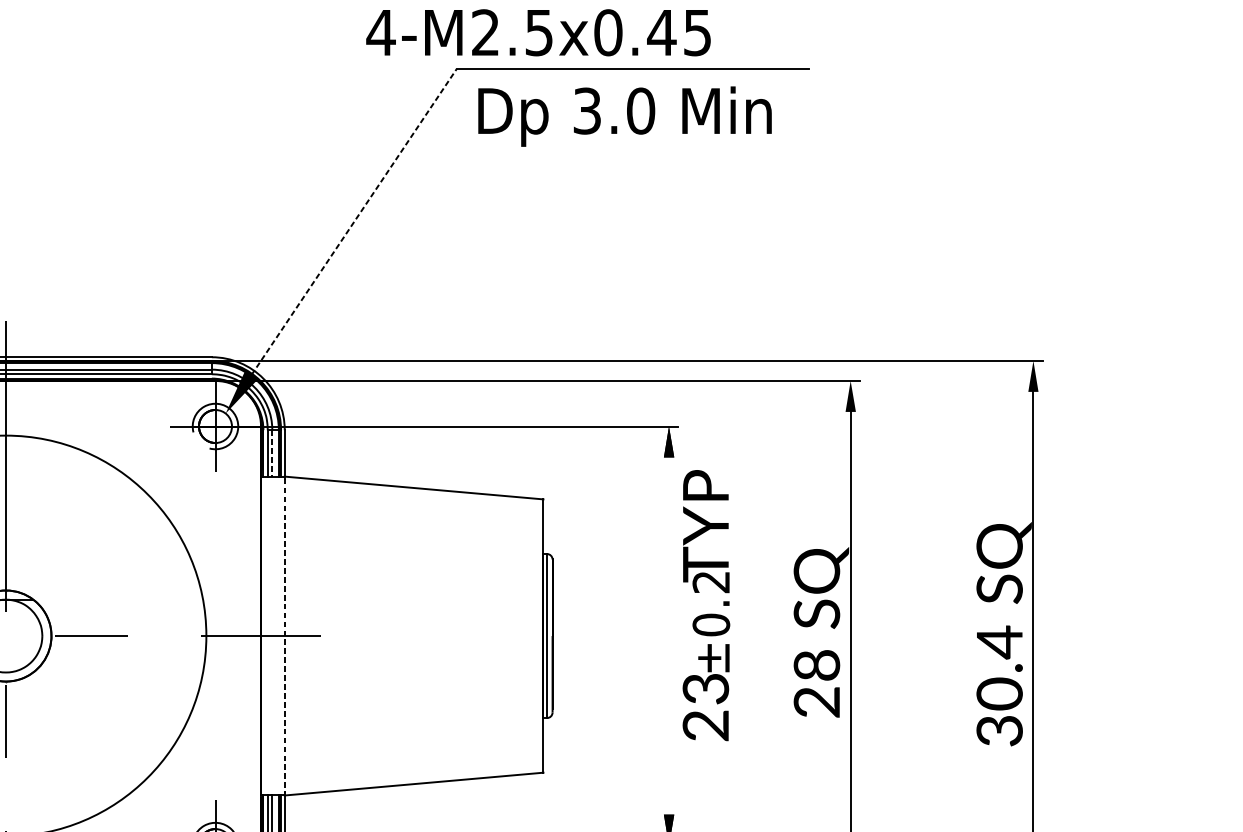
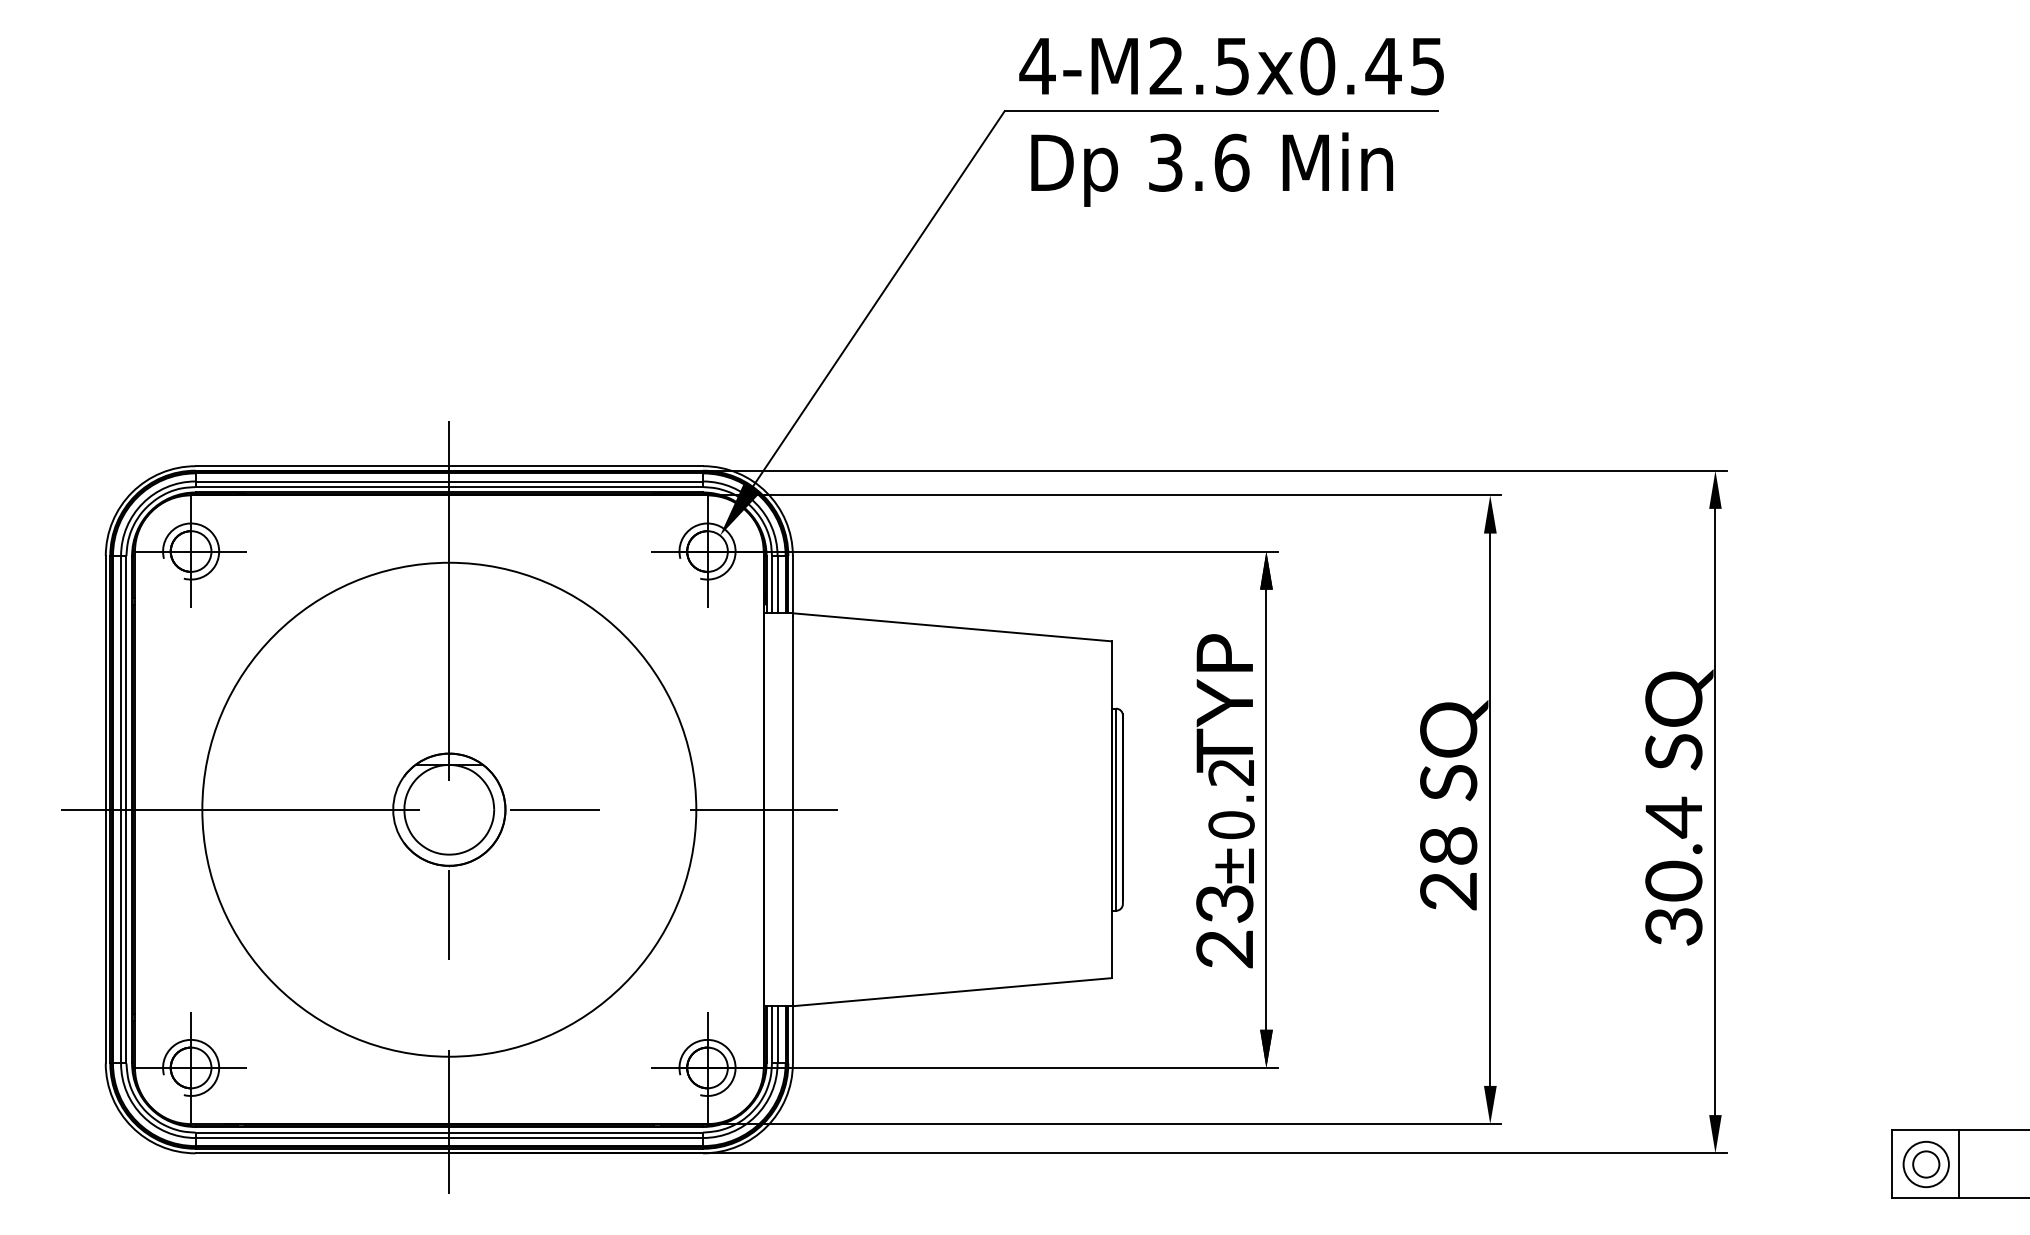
text: (538, 32) -> (1231, 66), moved
text: (640, 110) -> (1231, 162), 3.0 -> 3.6
line: (354, 221) -> (878, 299), dashed -> solid
line: (272, 453) -> (777, 584), dashed -> solid
text: (706, 605) -> (1225, 801), moved
line: (284, 635) -> (792, 809), dashed -> solid
line: (669, 635) -> (1266, 809), added

